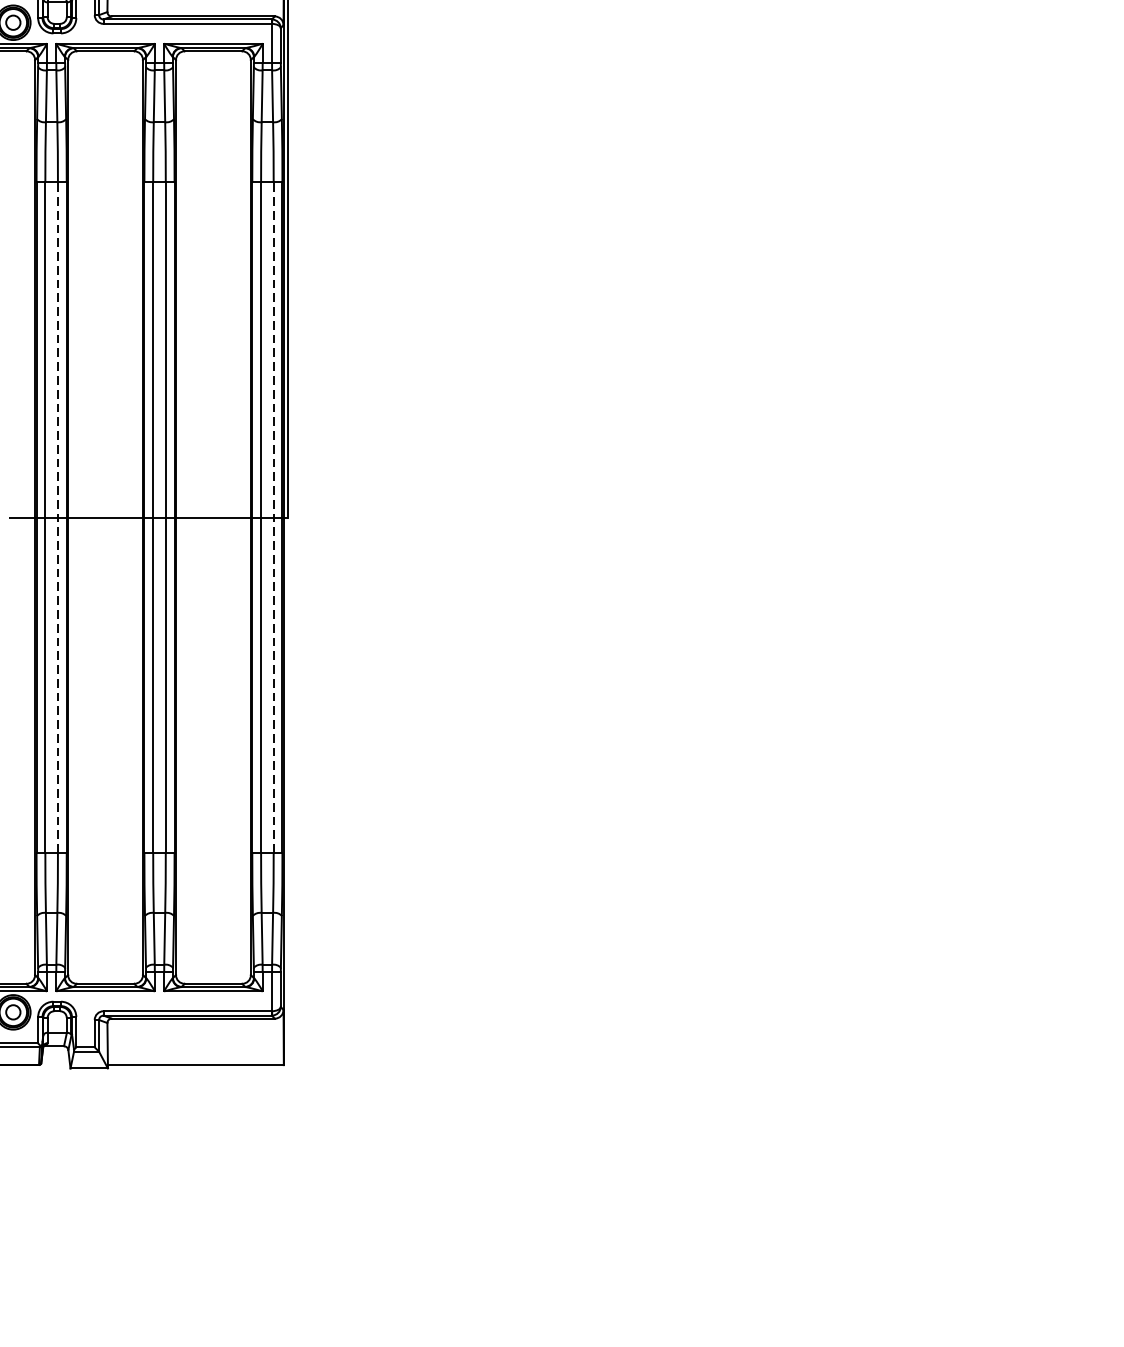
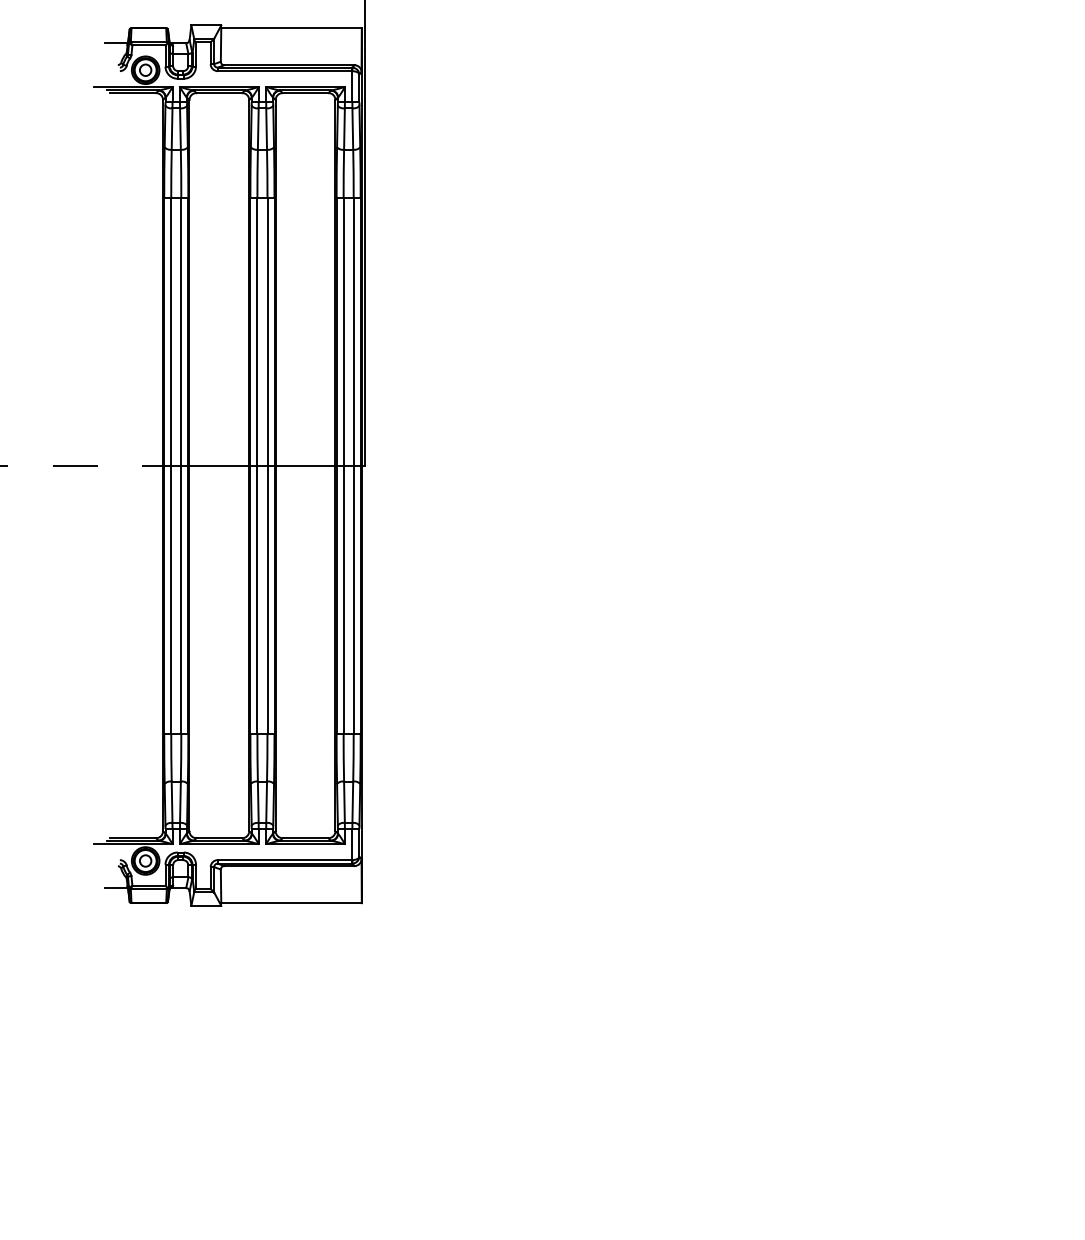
line: (58, 517) -> (181, 465), dashed -> solid
line: (273, 517) -> (353, 465), dashed -> solid

